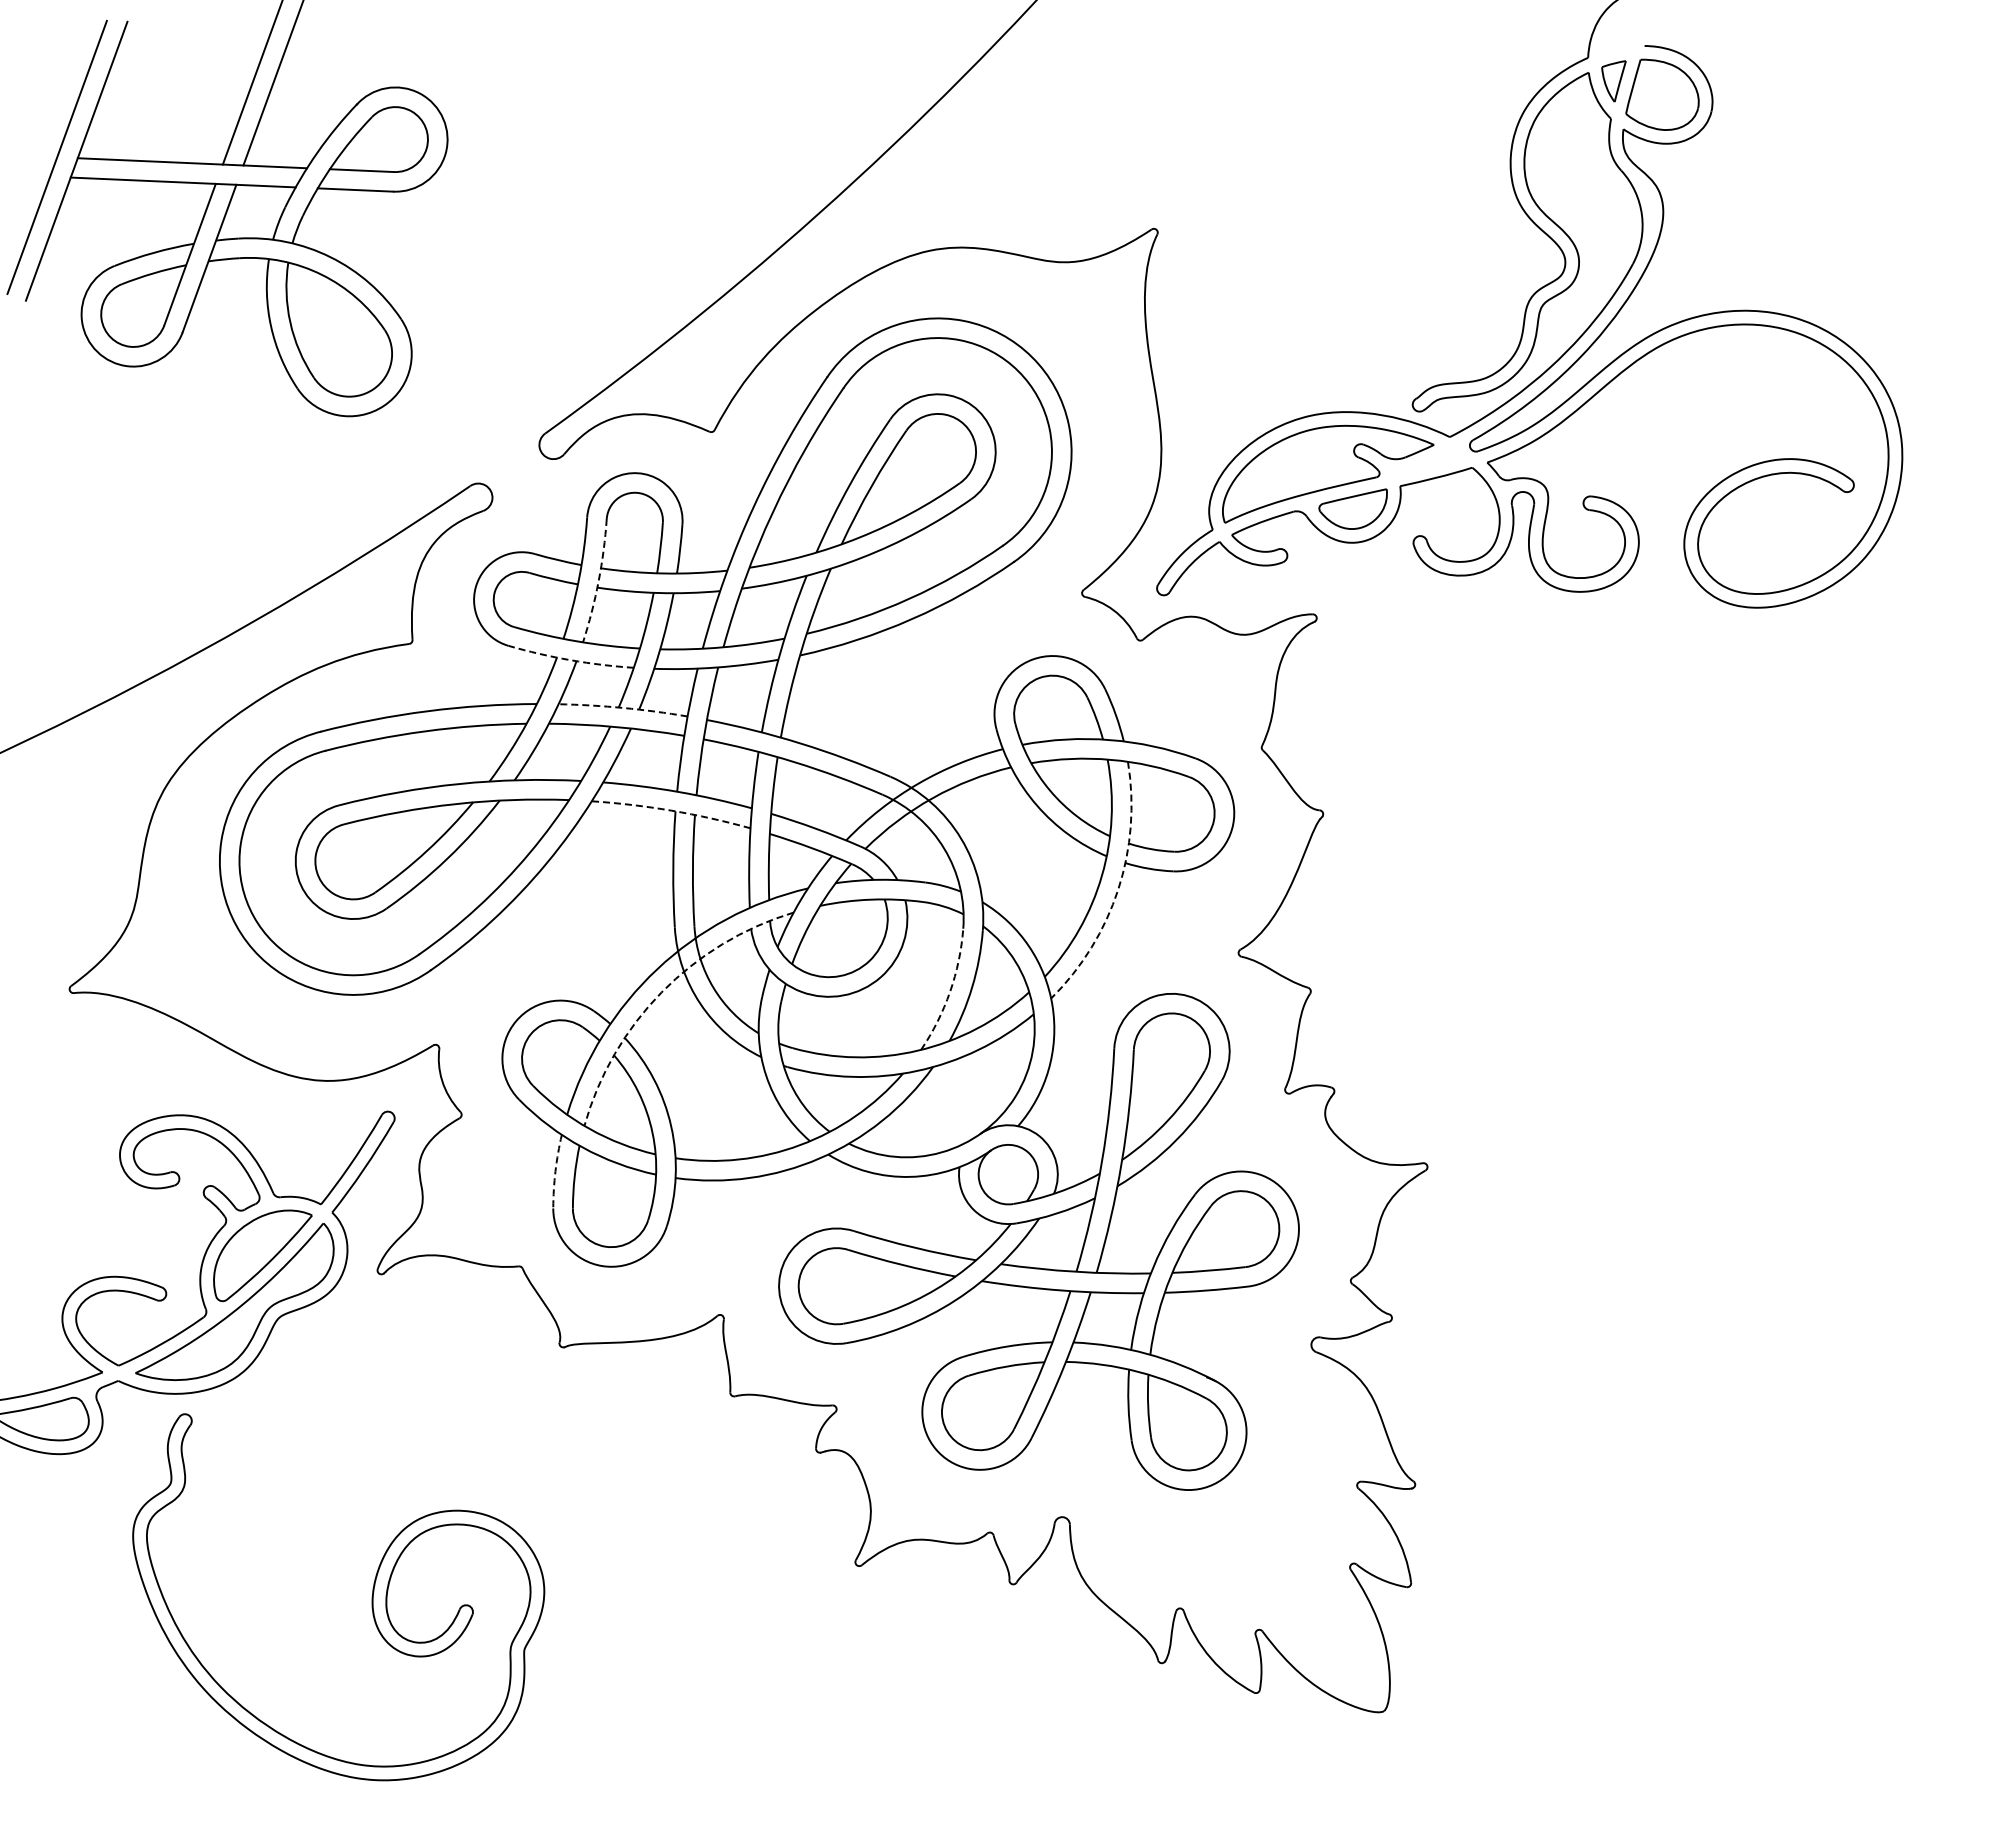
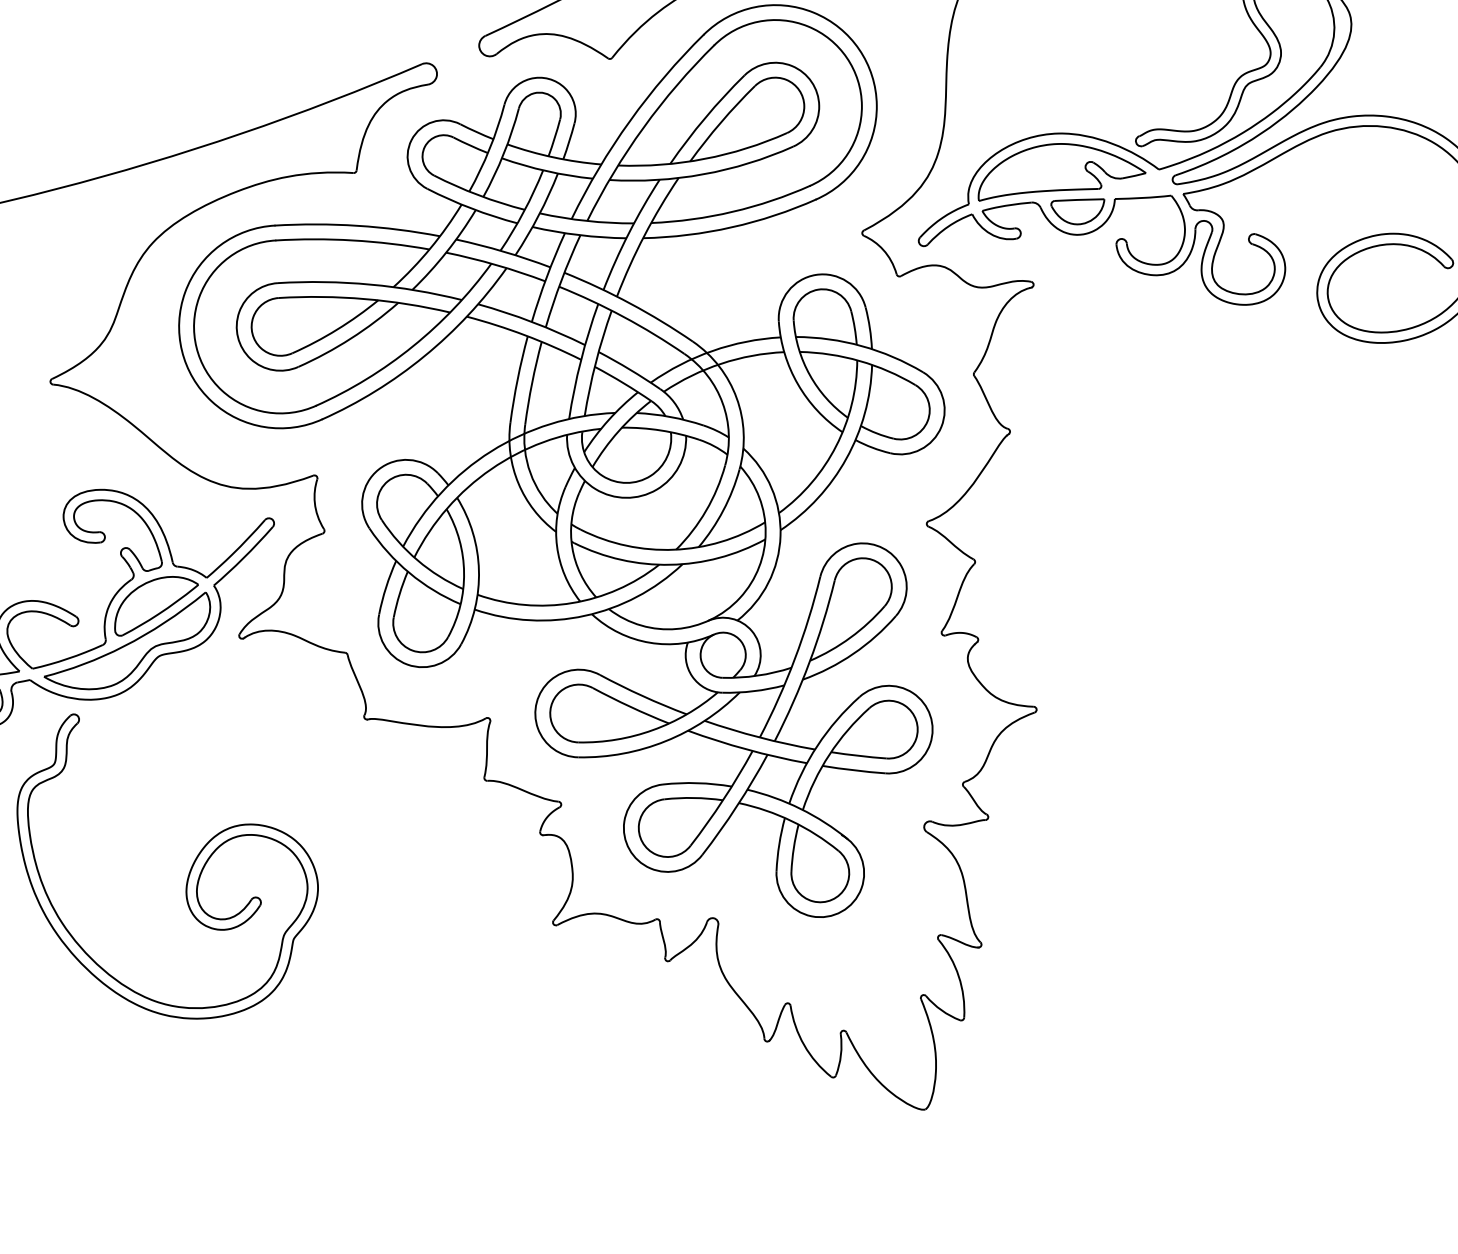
arc: (598, 581) -> (503, 153), dashed -> solid
arc: (570, 660) -> (471, 208), dashed -> solid
arc: (623, 707) -> (504, 251), dashed -> solid
arc: (671, 810) -> (524, 335), dashed -> solid
arc: (1118, 889) -> (846, 458), dashed -> solid
arc: (661, 992) -> (491, 469), dashed -> solid
arc: (950, 992) -> (706, 511), dashed -> solid
arc: (555, 1171) -> (386, 587), dashed -> solid

